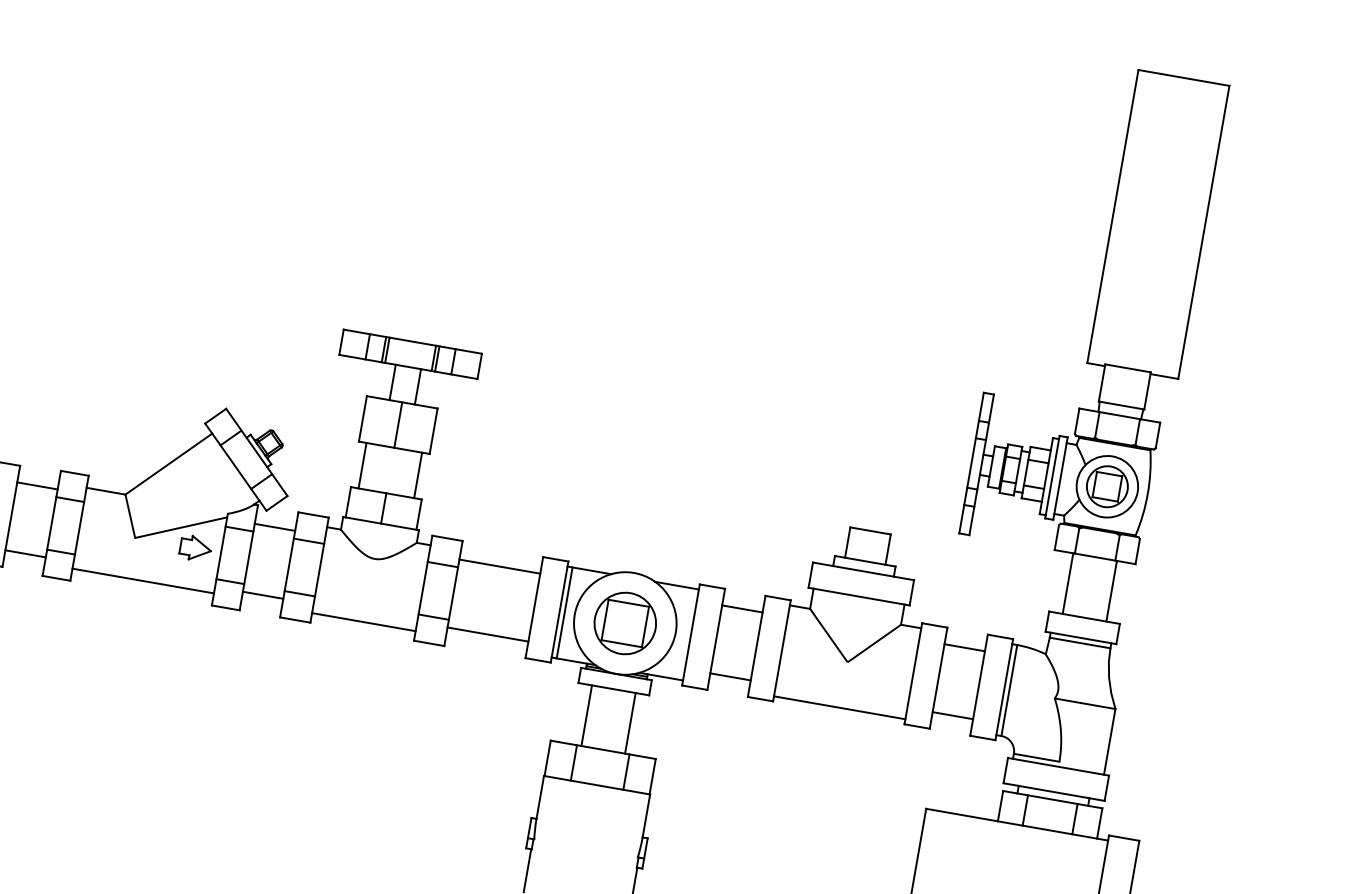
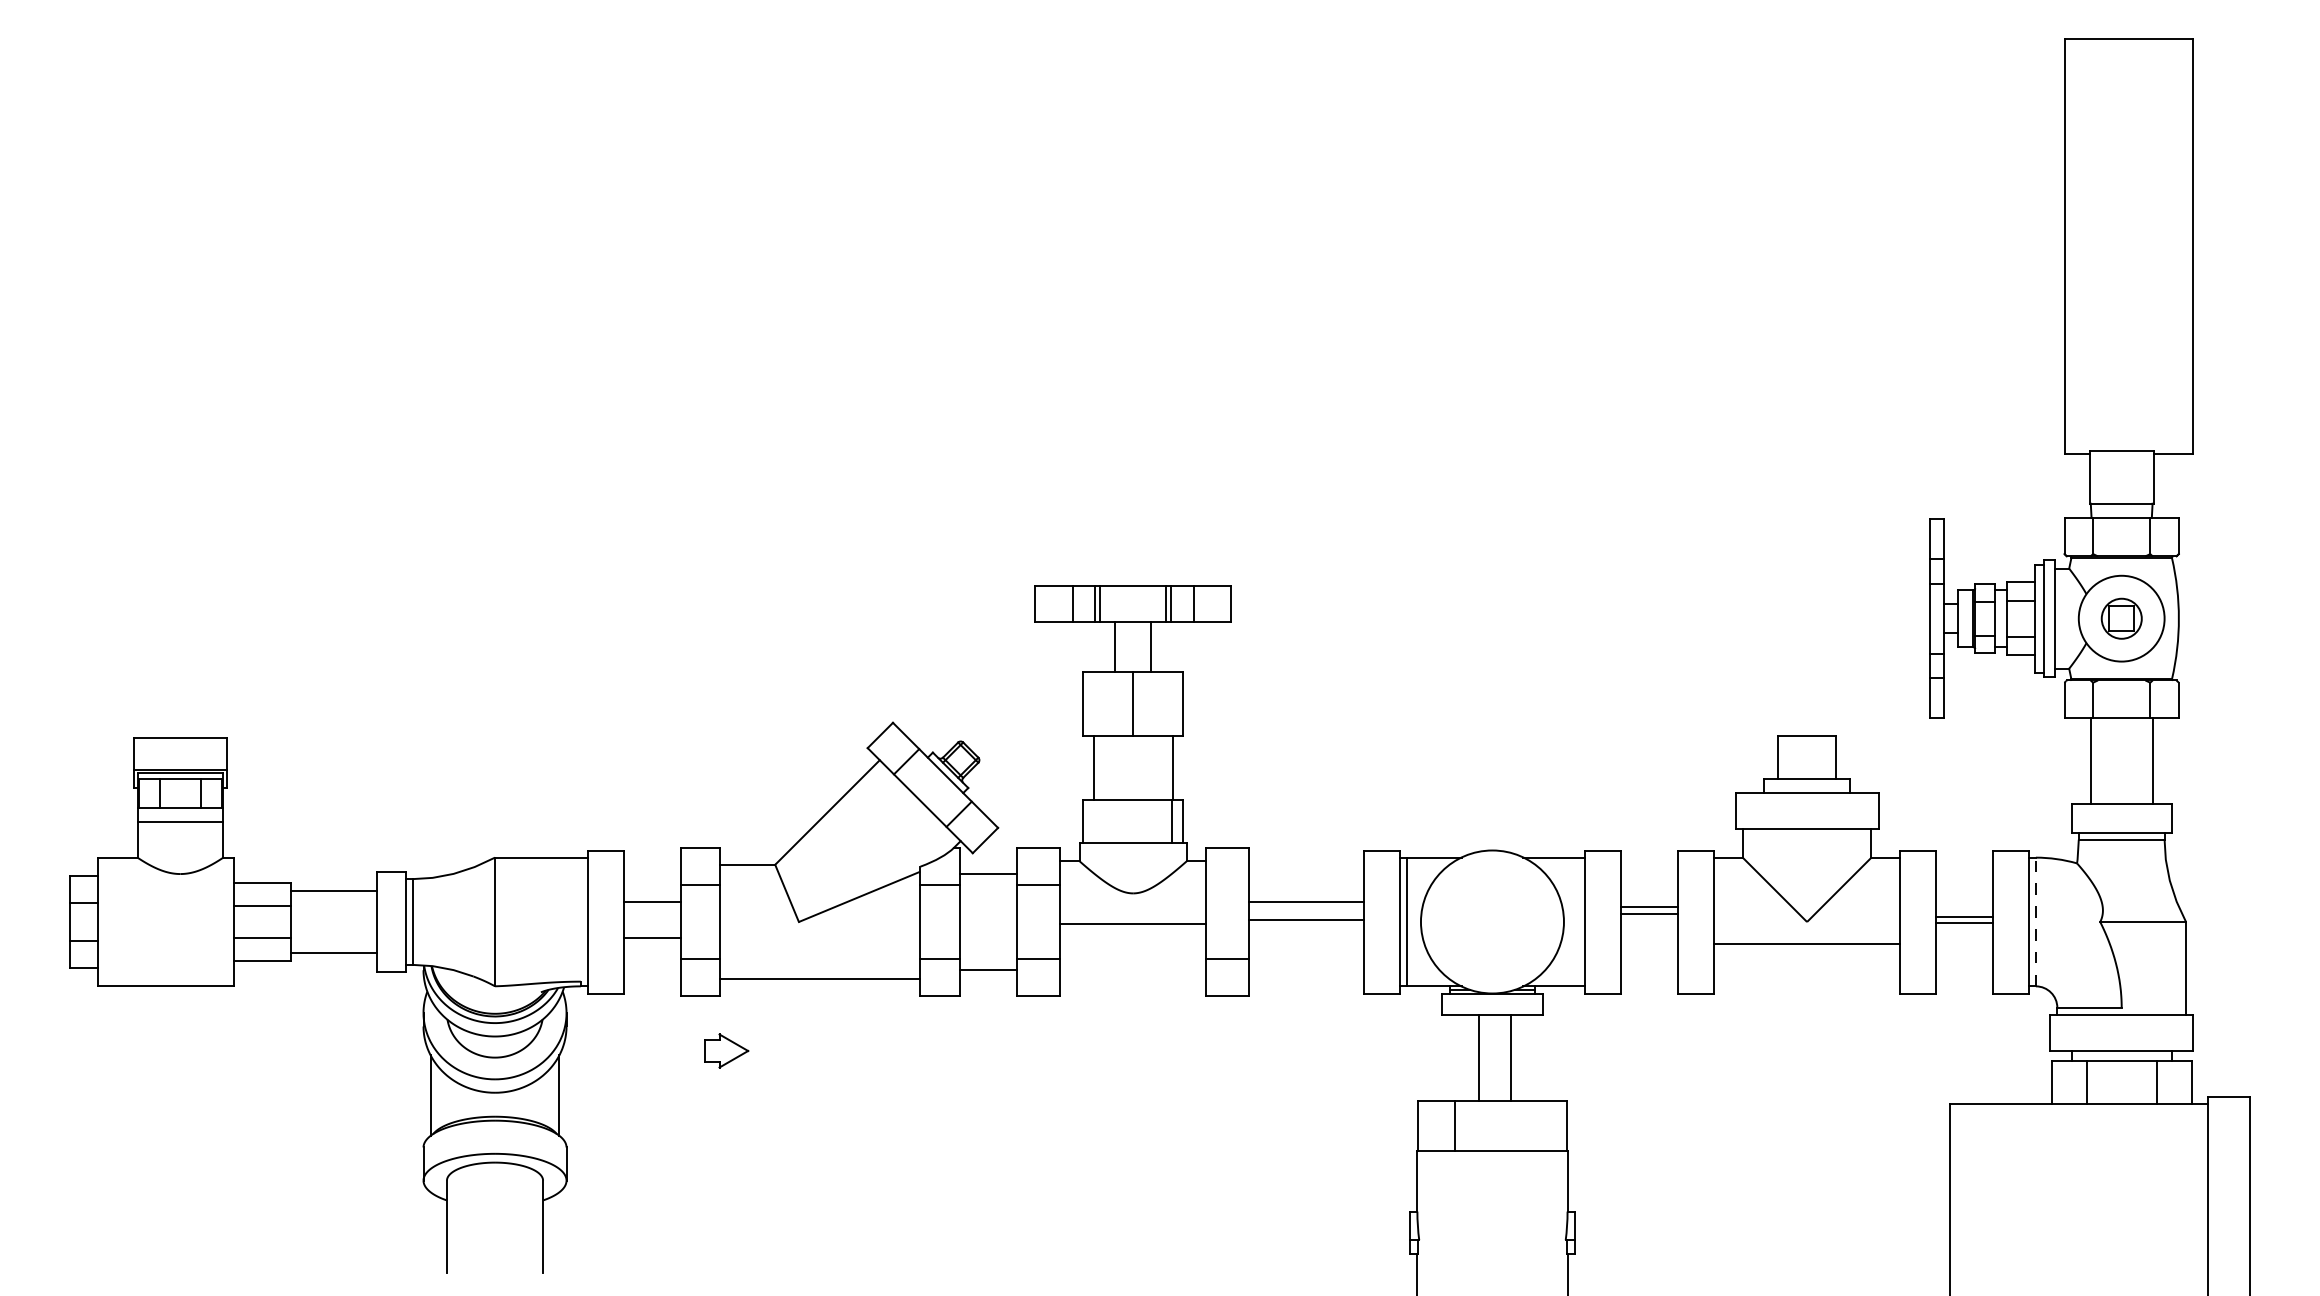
line: (36, 485) -> (651, 937), moved
part: (1107, 486) -> (2121, 618), size x0.7
line: (384, 508) -> (1172, 821), moved
part: (195, 548) -> (726, 1050), moved
line: (24, 554) -> (651, 902), moved
line: (442, 564) -> (1227, 884), removed
line: (499, 566) -> (1306, 919), moved
line: (742, 608) -> (1649, 913), moved
line: (363, 621) -> (1132, 923), moved
part: (625, 623) -> (1492, 921), removed
line: (487, 634) -> (1306, 902), moved
line: (964, 647) -> (1963, 916), moved
line: (730, 677) -> (1649, 907), moved
line: (1009, 690) -> (2035, 921), solid -> dashed
line: (839, 707) -> (1807, 944), moved
line: (586, 715) -> (1510, 1057), moved
line: (952, 715) -> (1963, 923), moved
line: (630, 723) -> (1479, 1057), moved
line: (626, 771) -> (1529, 1125), removed

